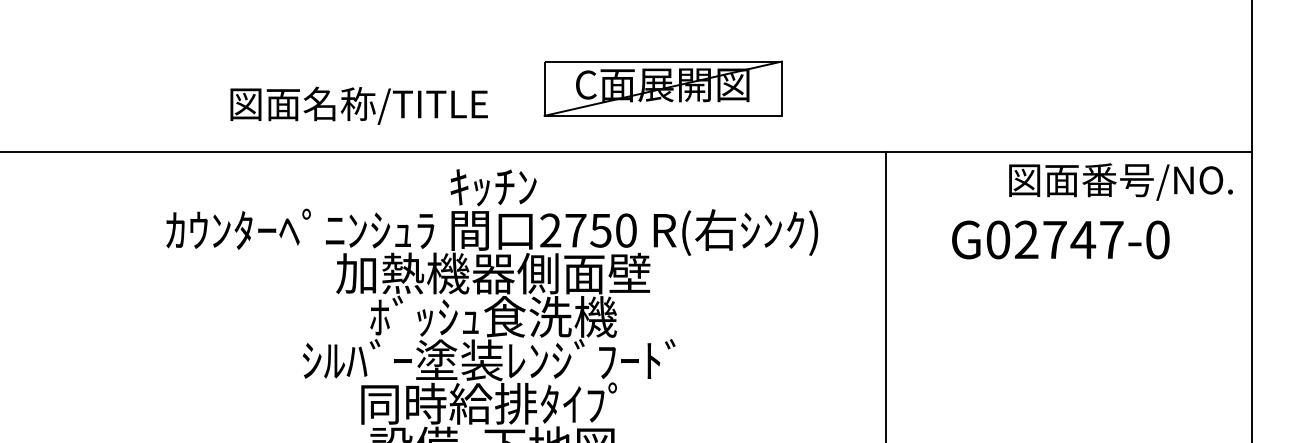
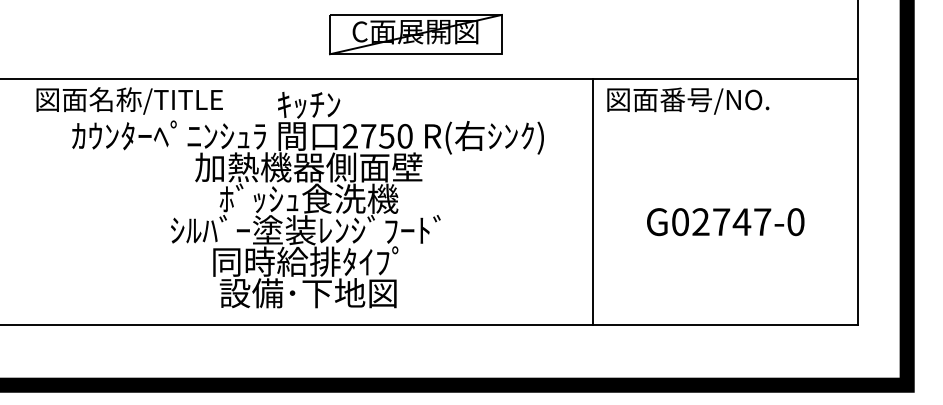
part: (662, 88) -> (415, 34), moved
text: (358, 105) -> (129, 100), moved
text: (1121, 181) -> (688, 100), moved
text: (1060, 240) -> (725, 222), moved

